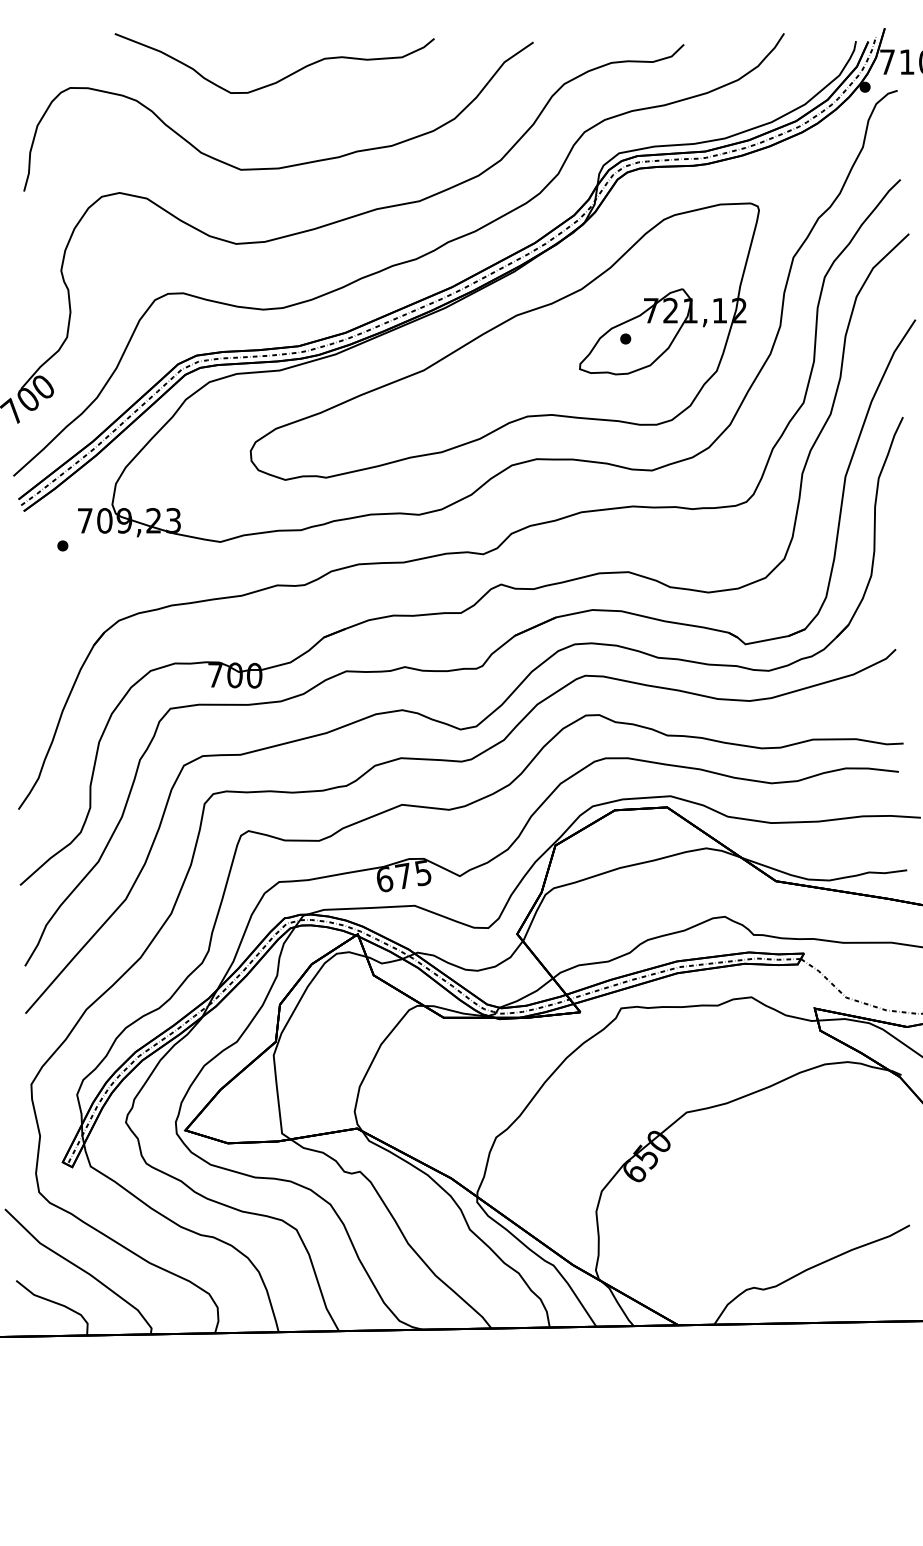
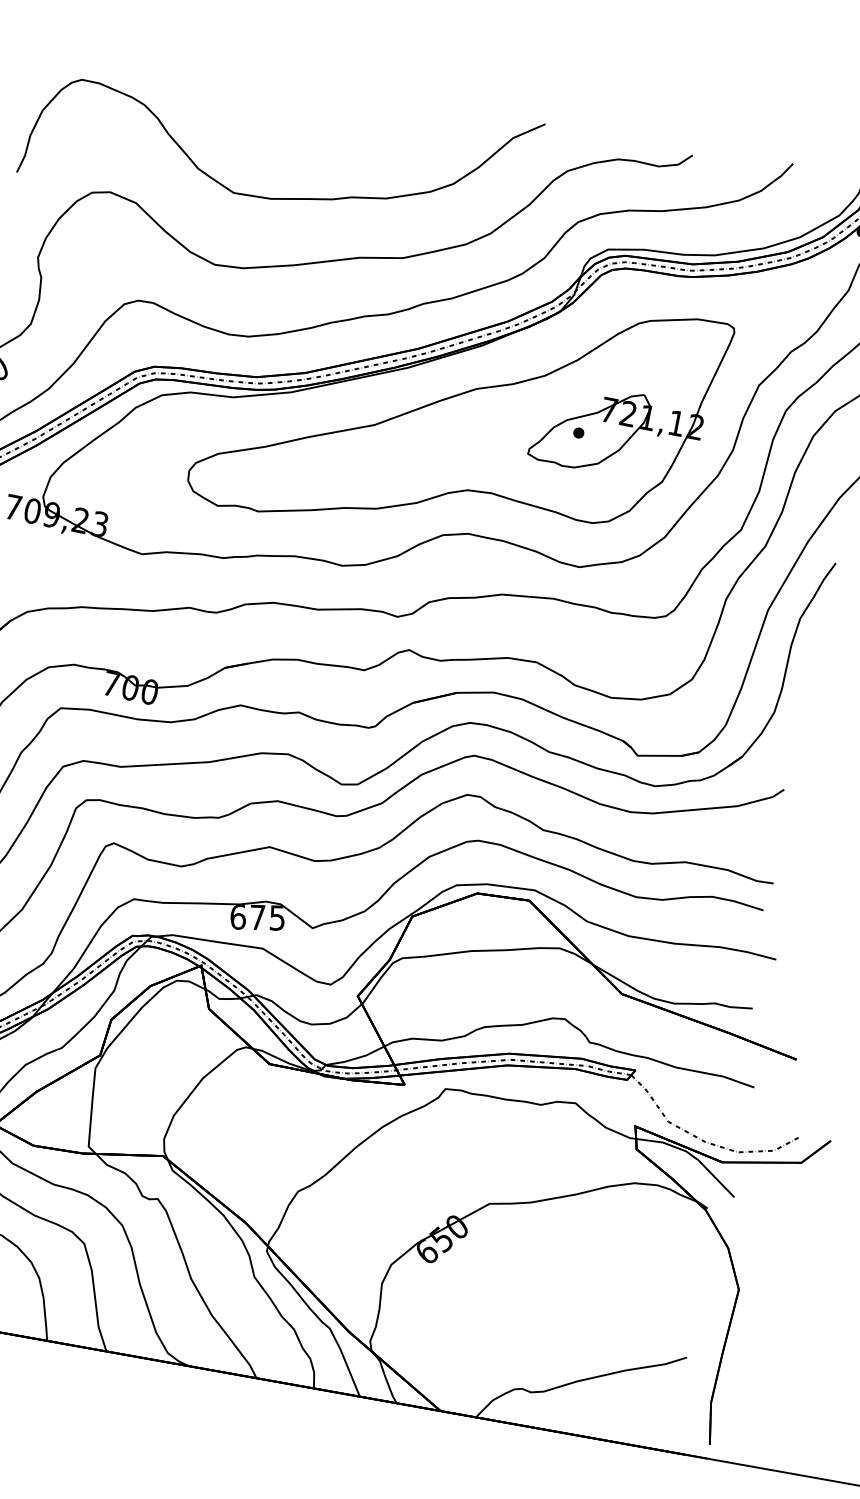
curve: (281, 78) -> (291, 111), removed

